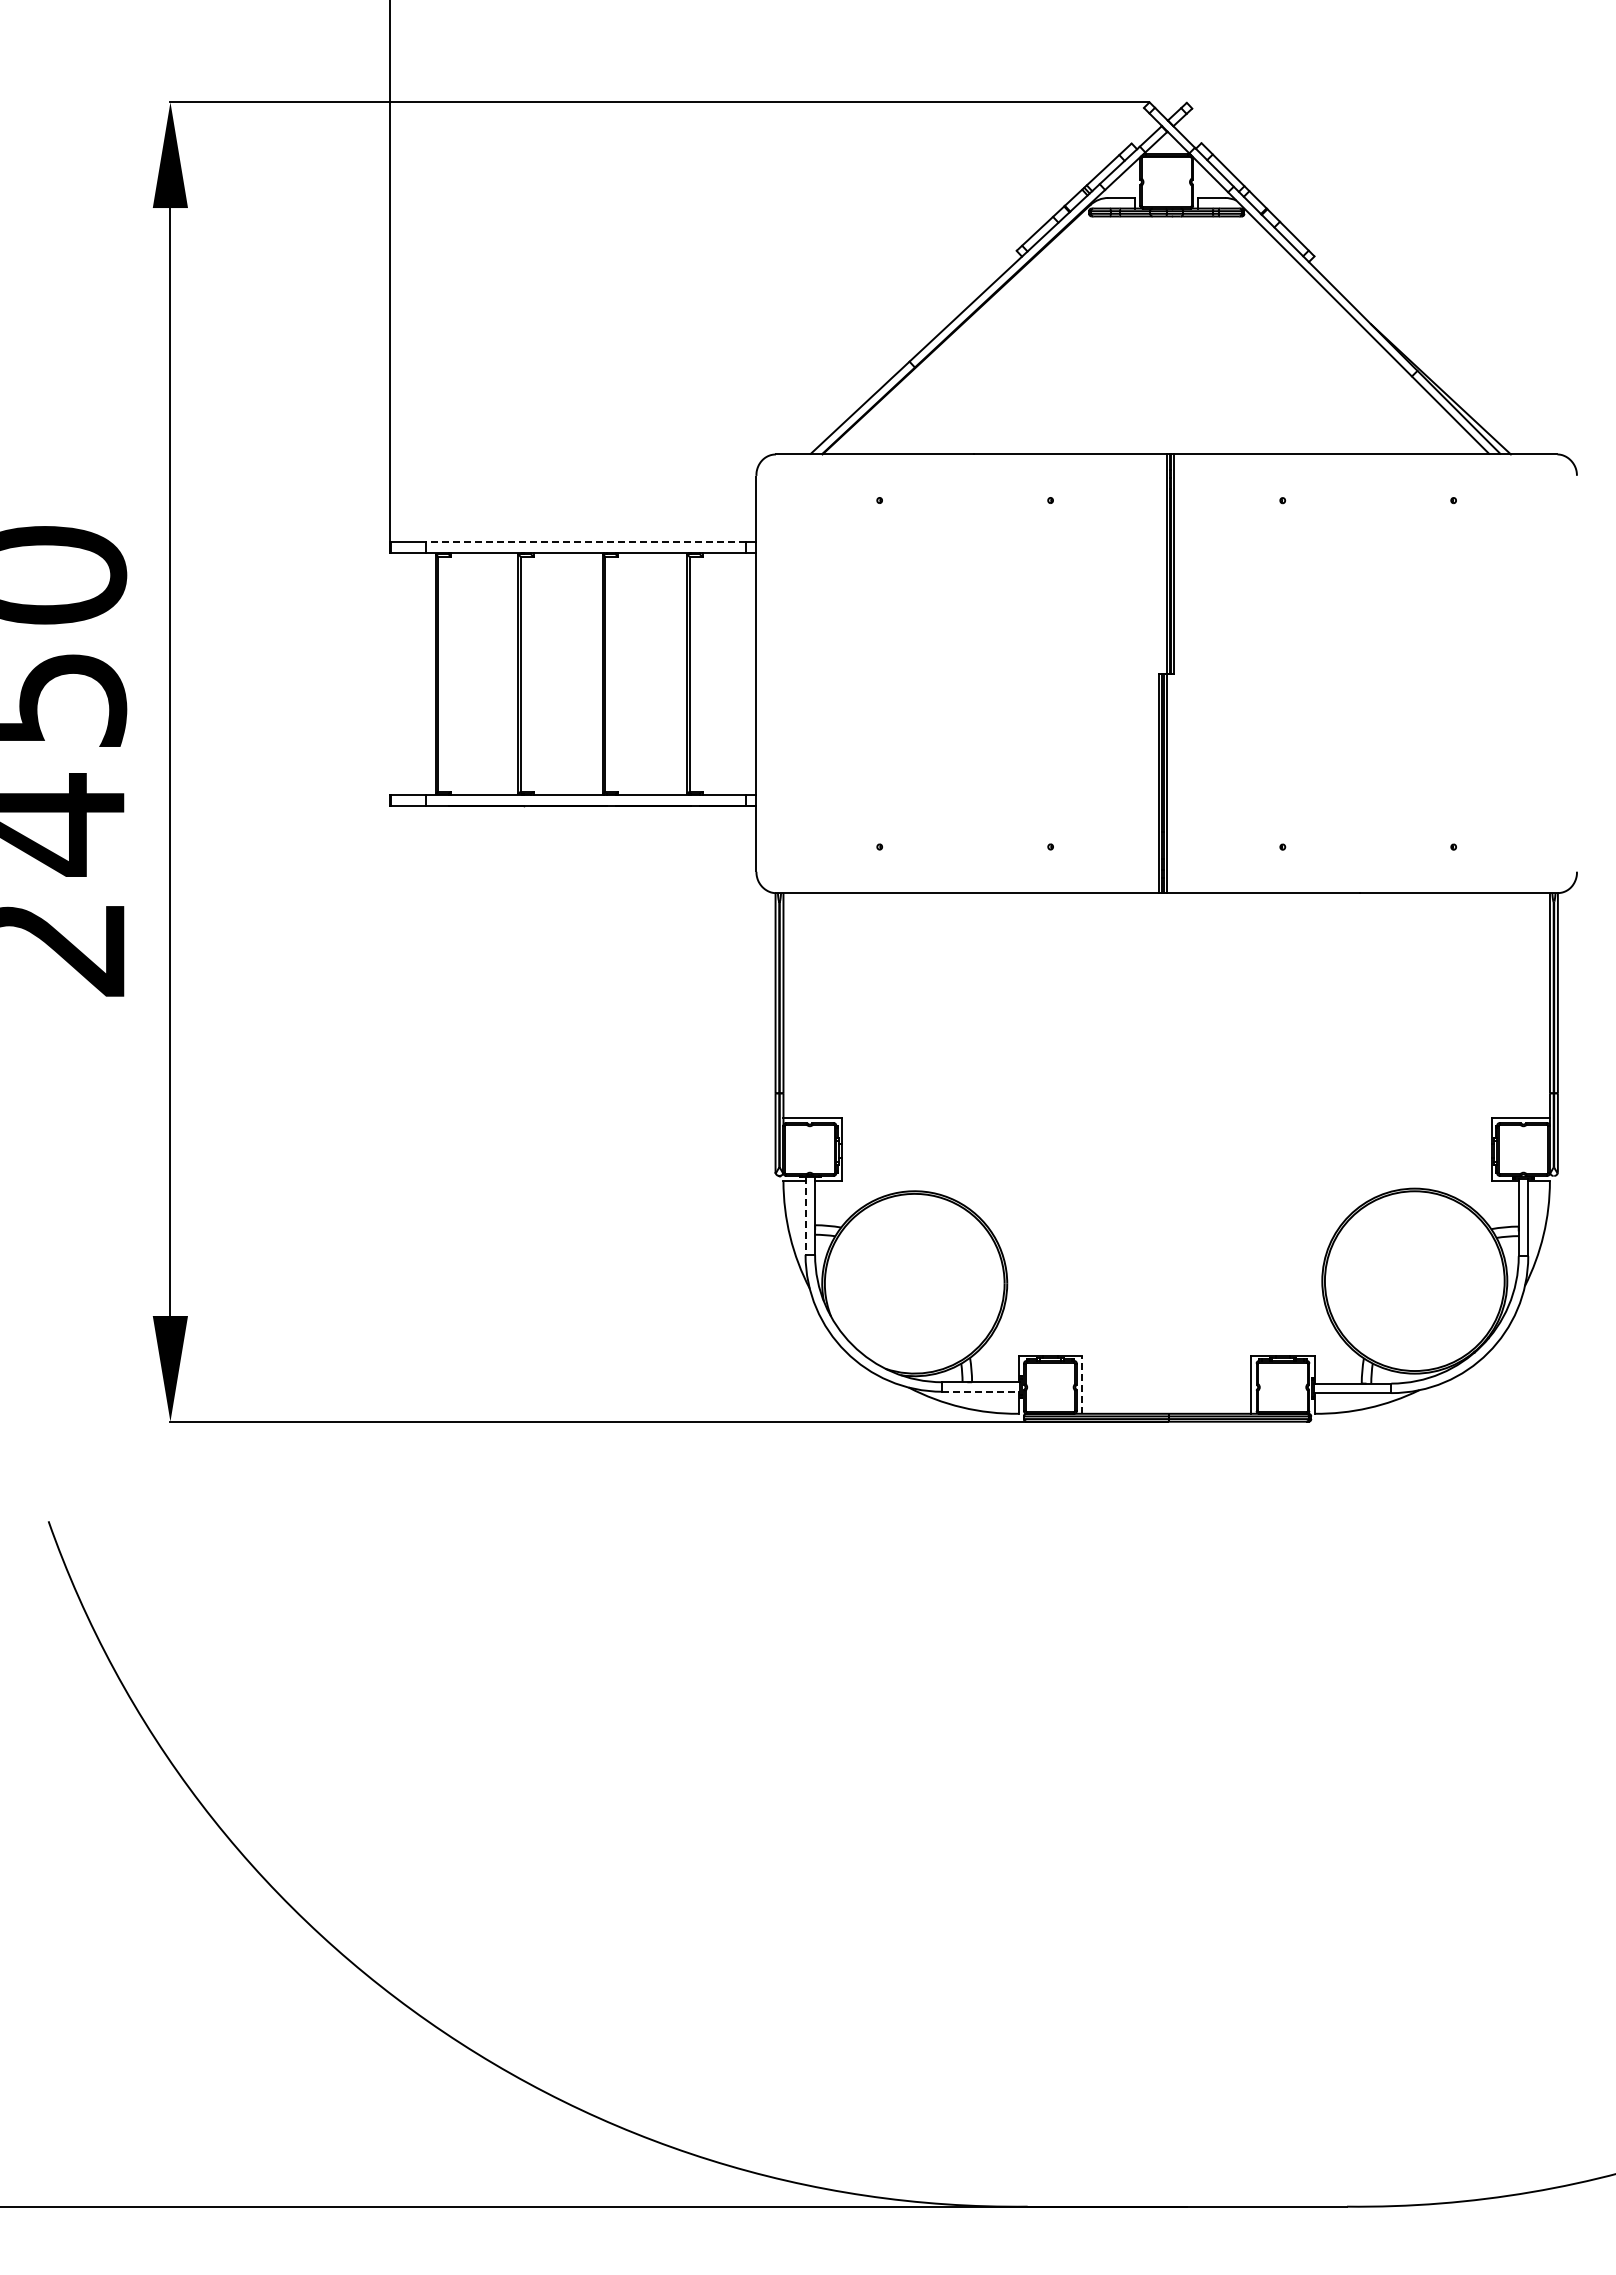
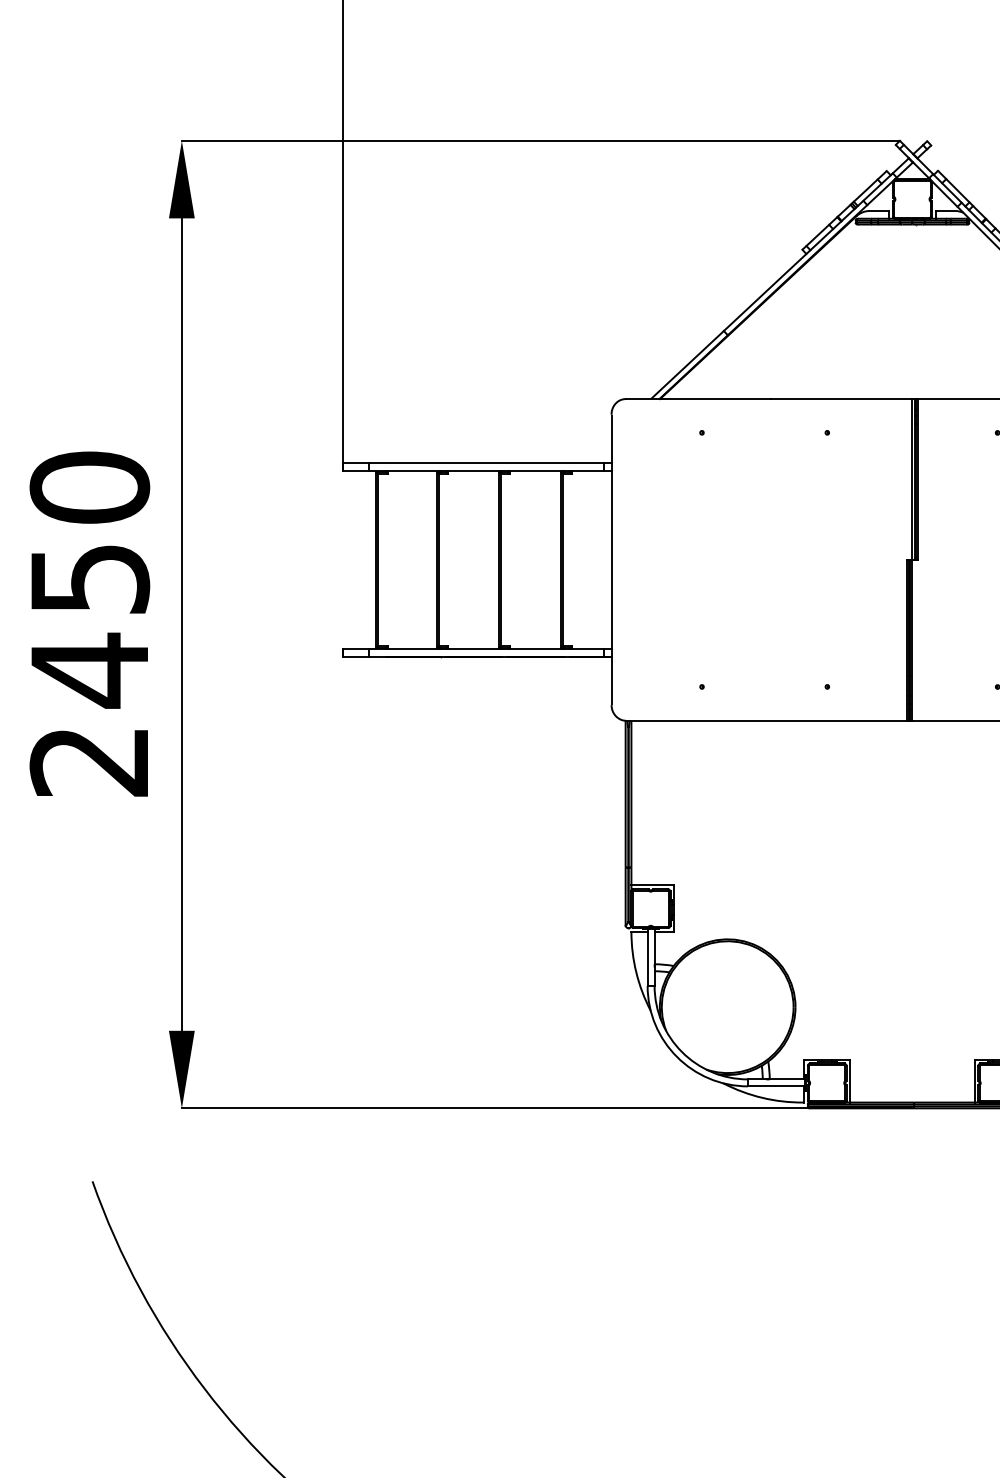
line: (585, 541) -> (486, 462), dashed -> solid
line: (805, 1215) -> (647, 957), dashed -> solid
line: (1082, 1384) -> (850, 1081), dashed -> solid
line: (981, 1391) -> (776, 1086), dashed -> solid

